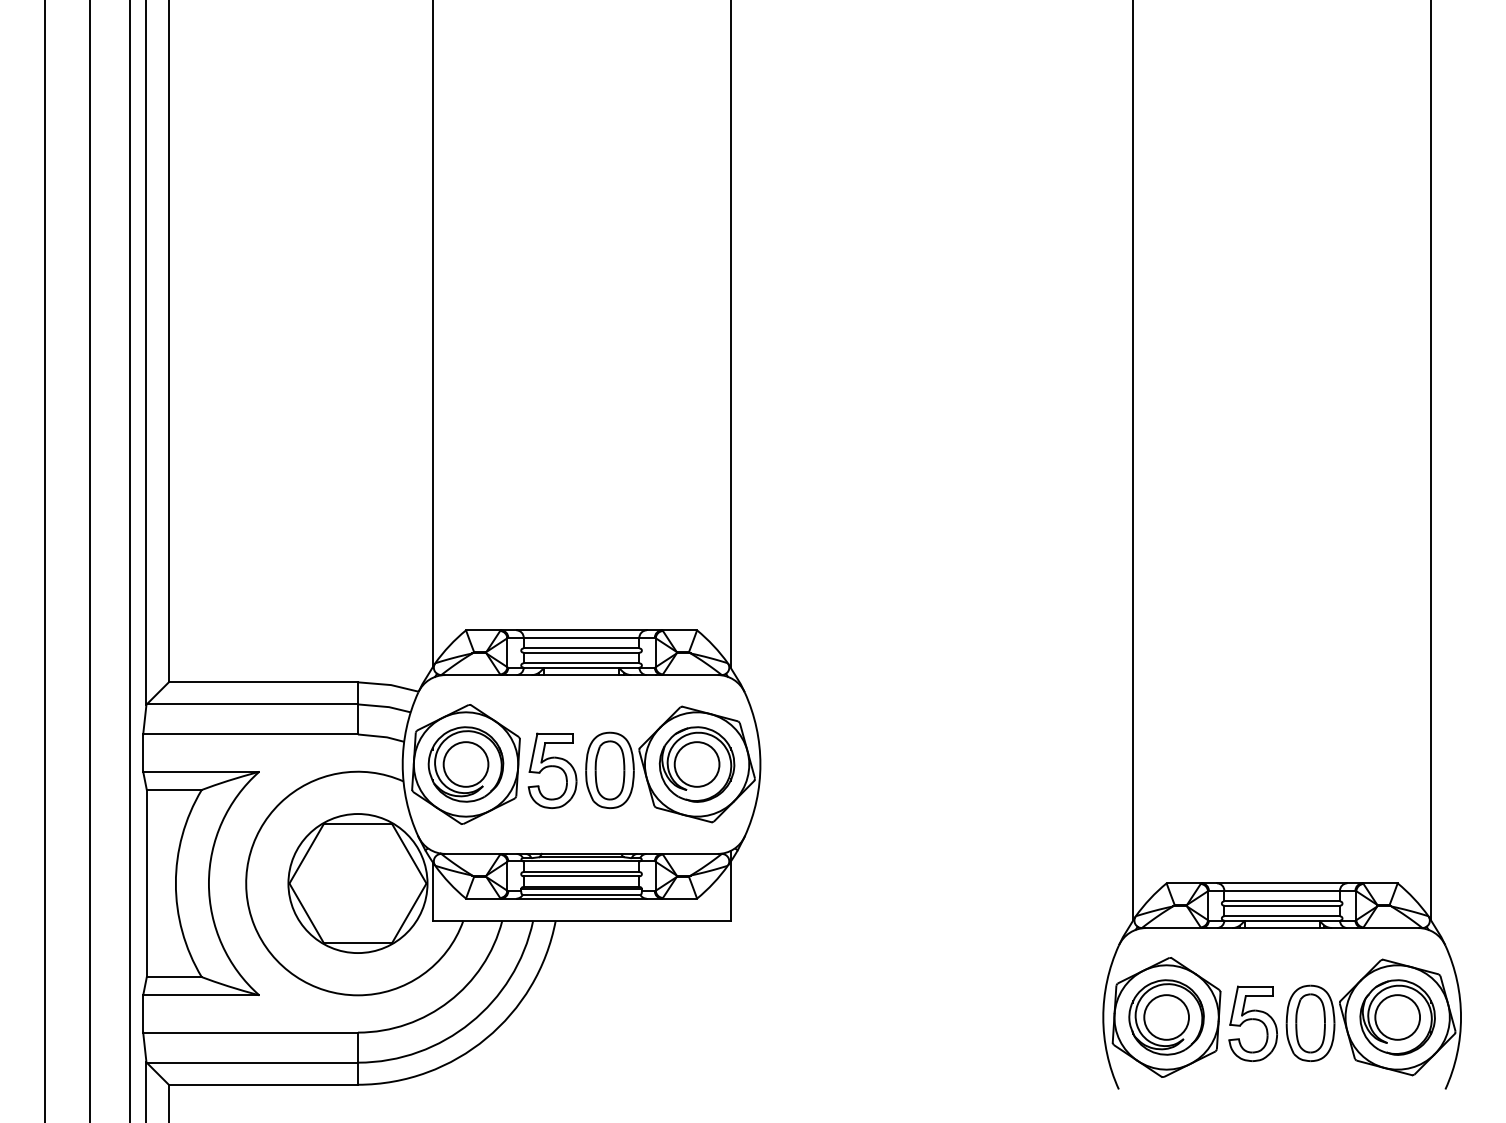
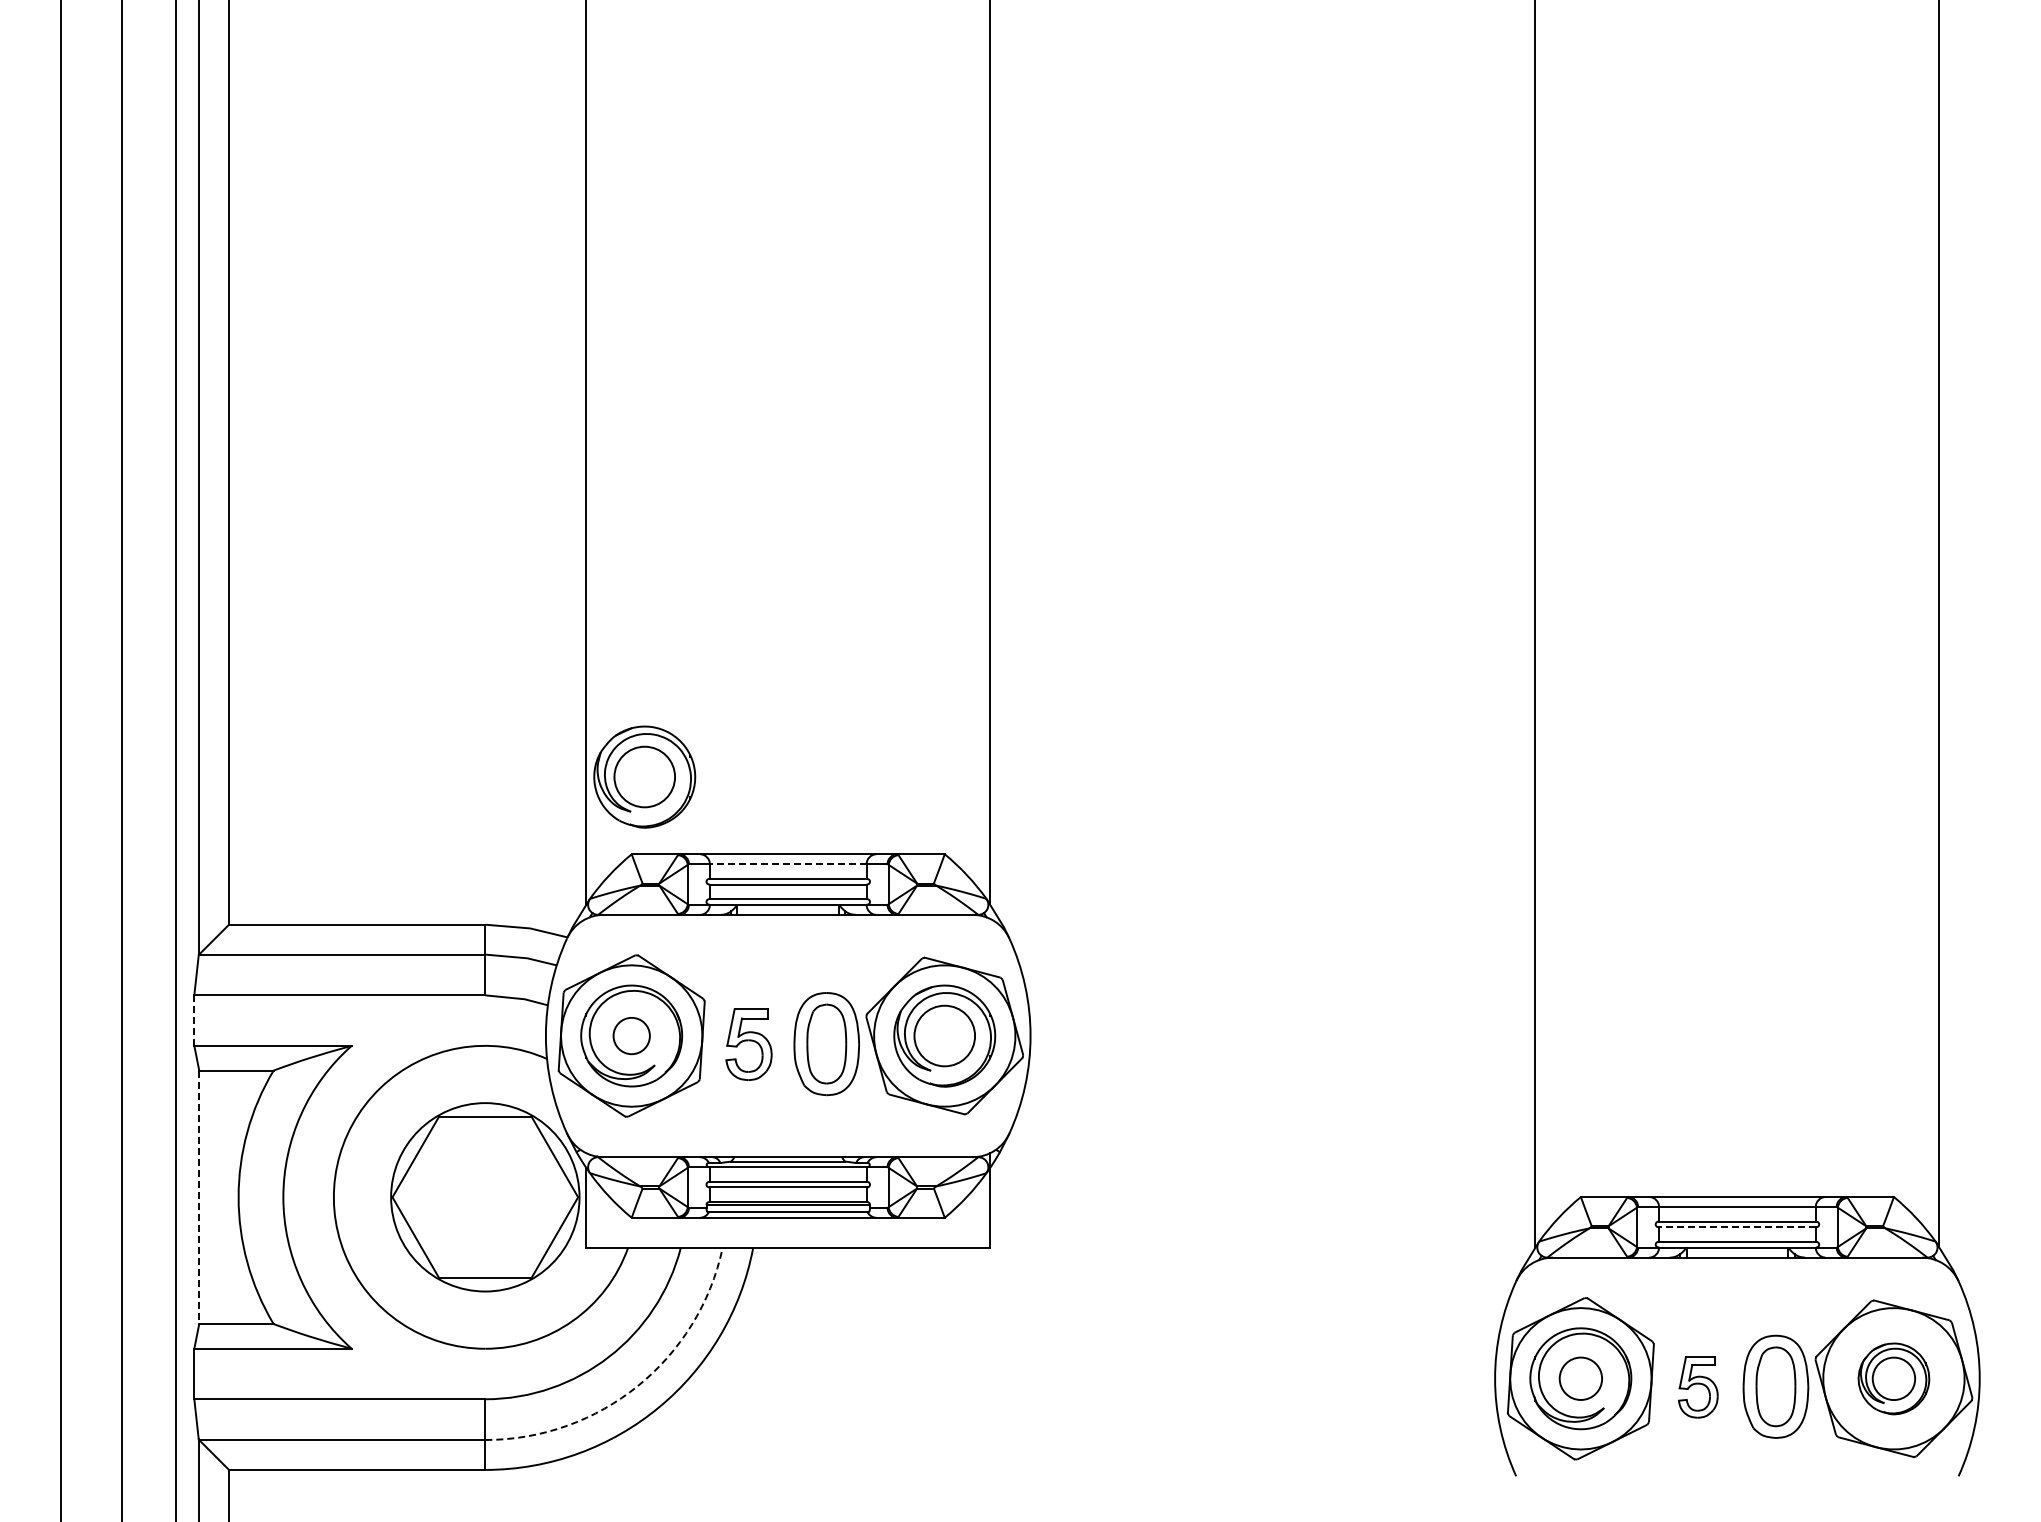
part: (475, 572) -> (644, 776), added
line: (581, 637) -> (787, 864), solid -> dashed
line: (143, 753) -> (194, 1020), solid -> dashed
circle: (465, 764) -> (631, 1035), size x0.6
part: (552, 770) -> (748, 1044), size x0.7
line: (147, 883) -> (199, 1197), solid -> dashed
line: (1281, 905) -> (1736, 1227), solid -> dashed
circle: (1166, 1017) -> (1580, 1378), size x0.7
part: (1397, 1017) -> (1893, 1378), size x0.7
arc: (471, 1022) -> (638, 1385), solid -> dashed
part: (1253, 1023) -> (1698, 1387), size x0.6

